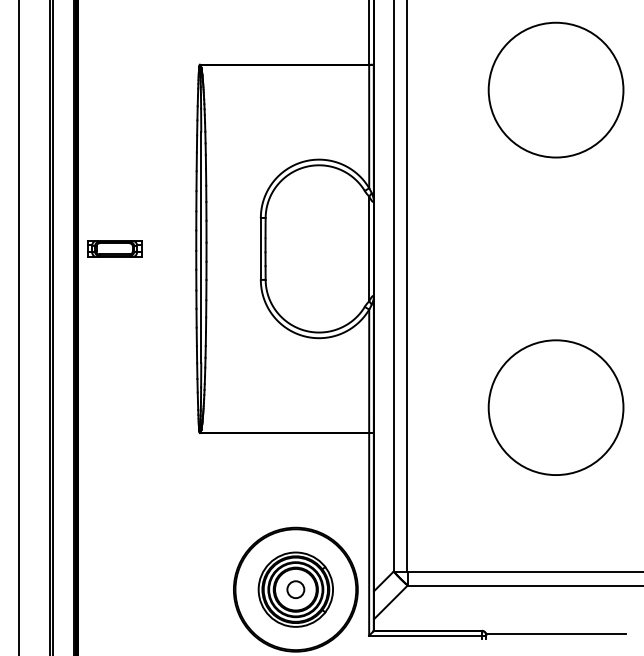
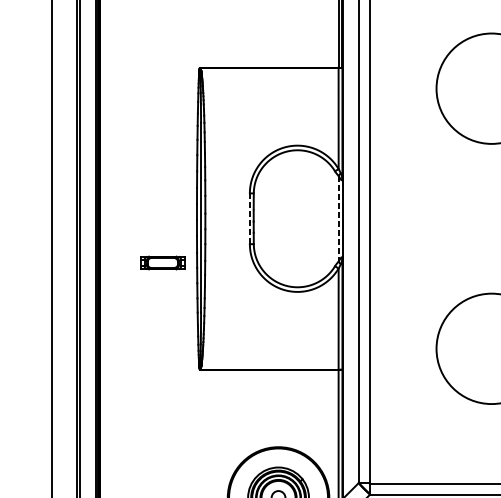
part: (114, 248) -> (162, 262), moved
line: (260, 248) -> (249, 218), solid -> dashed
line: (369, 248) -> (338, 218), solid -> dashed

